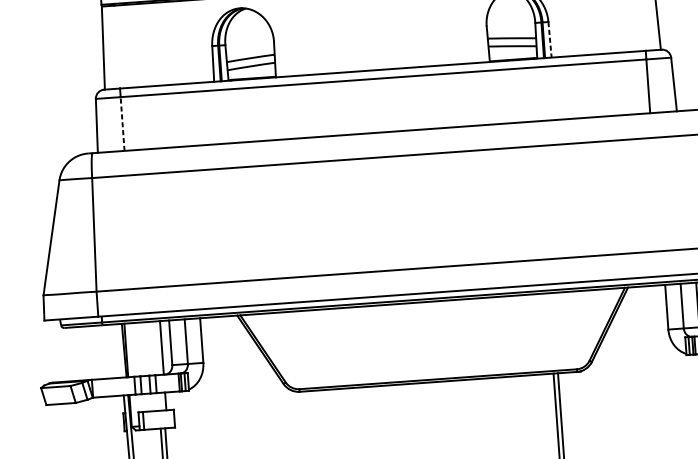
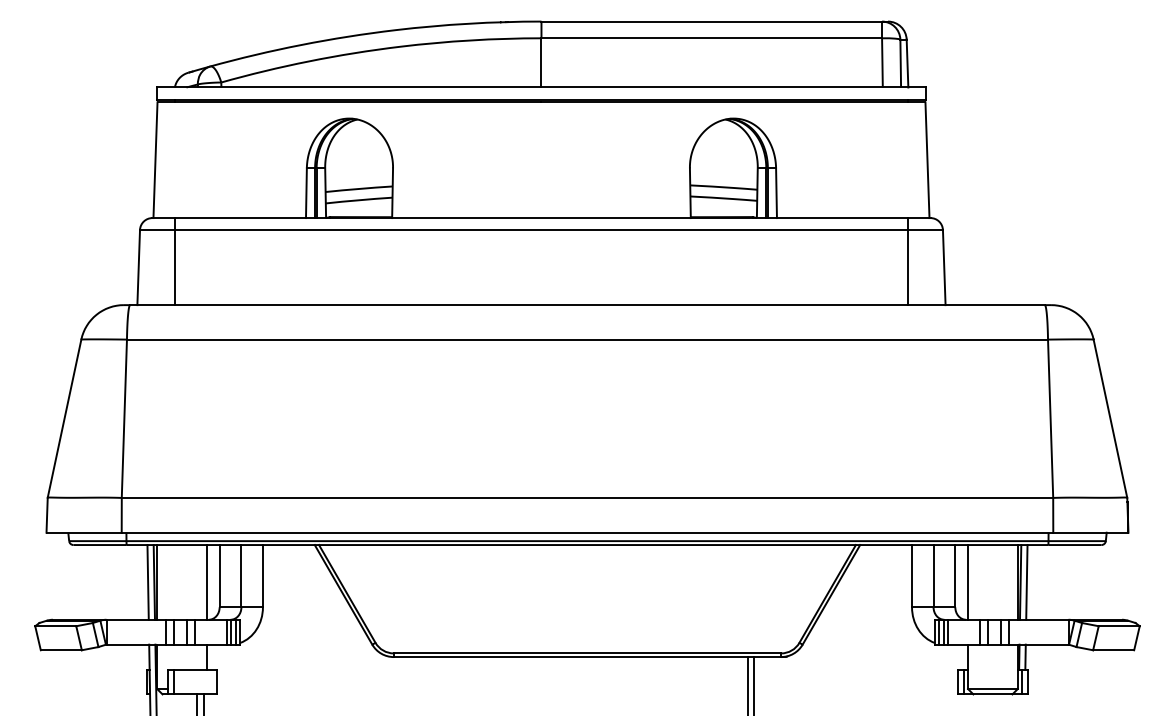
line: (550, 40) -> (776, 193), dashed -> solid
line: (122, 123) -> (174, 267), dashed -> solid
line: (119, 351) -> (147, 582), added

